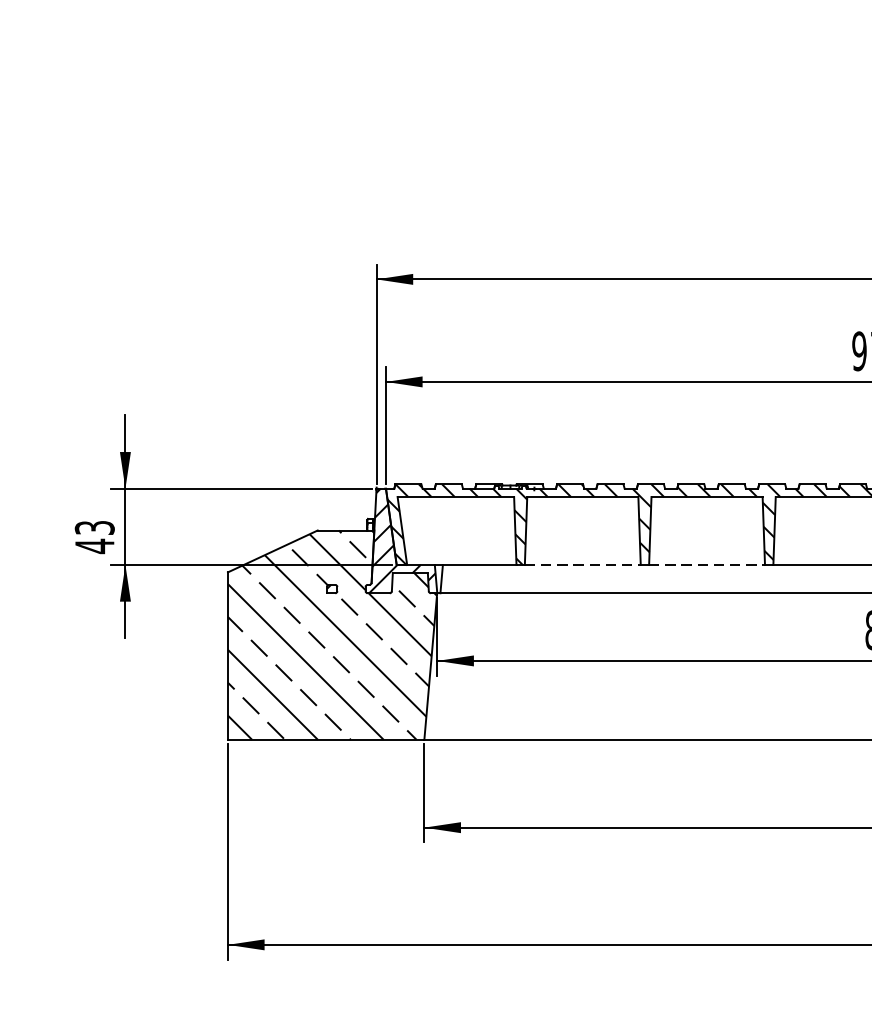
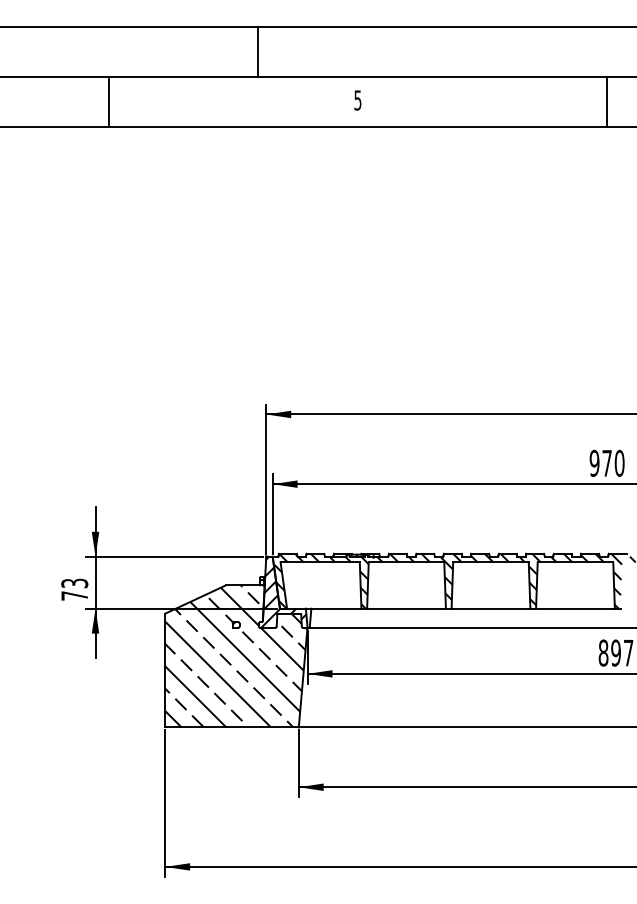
text: (94, 545) -> (74, 595), 43 -> 73
line: (584, 564) -> (407, 608), dashed -> solid
line: (707, 564) -> (491, 608), dashed -> solid

